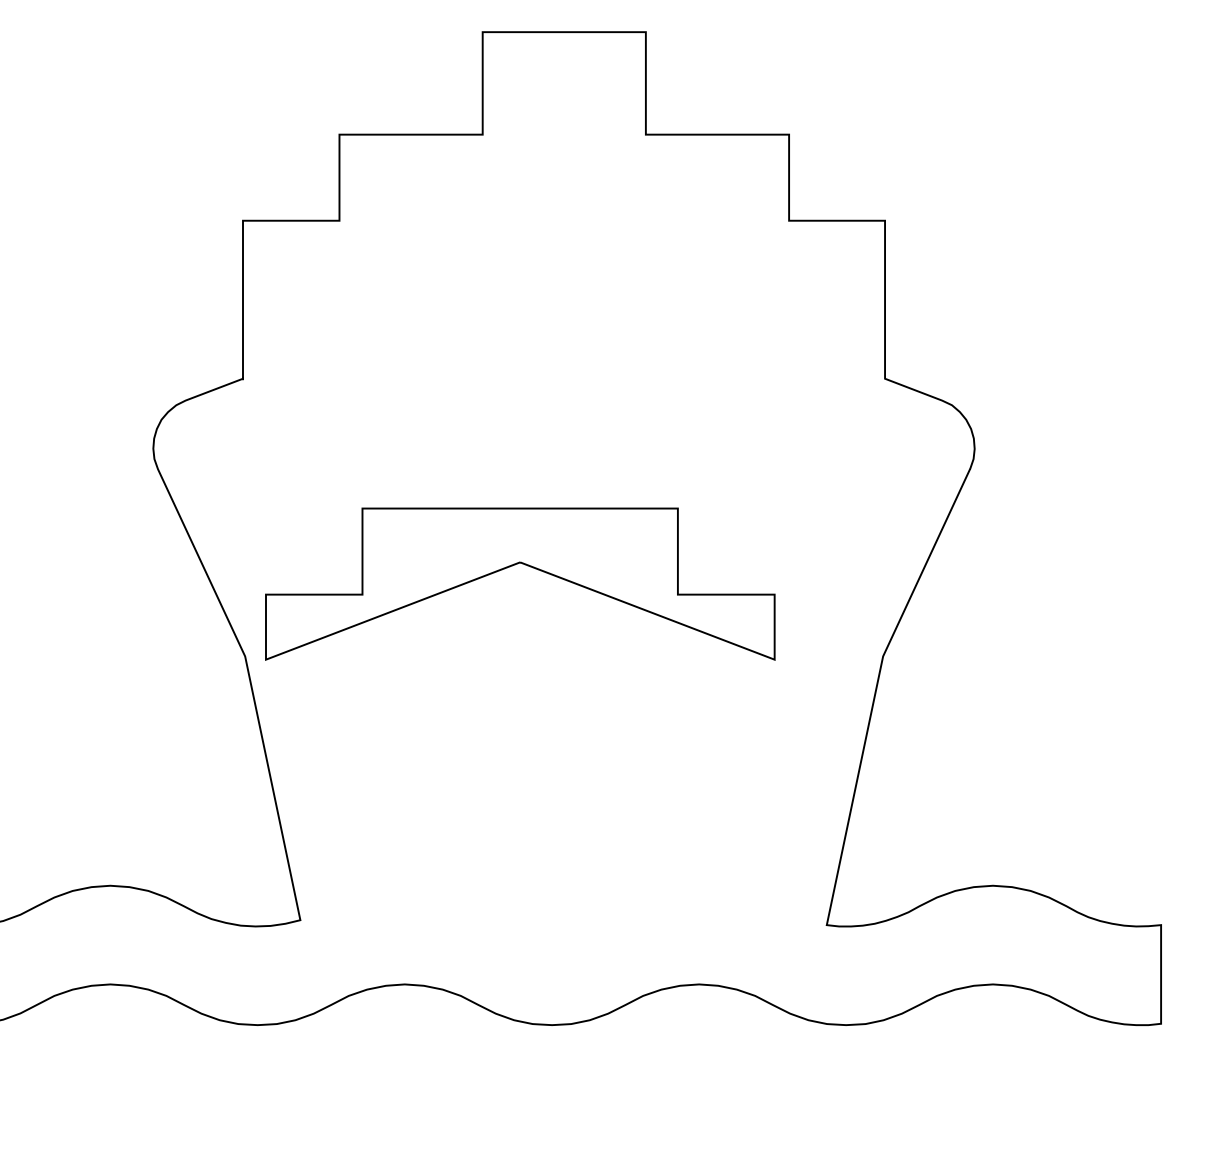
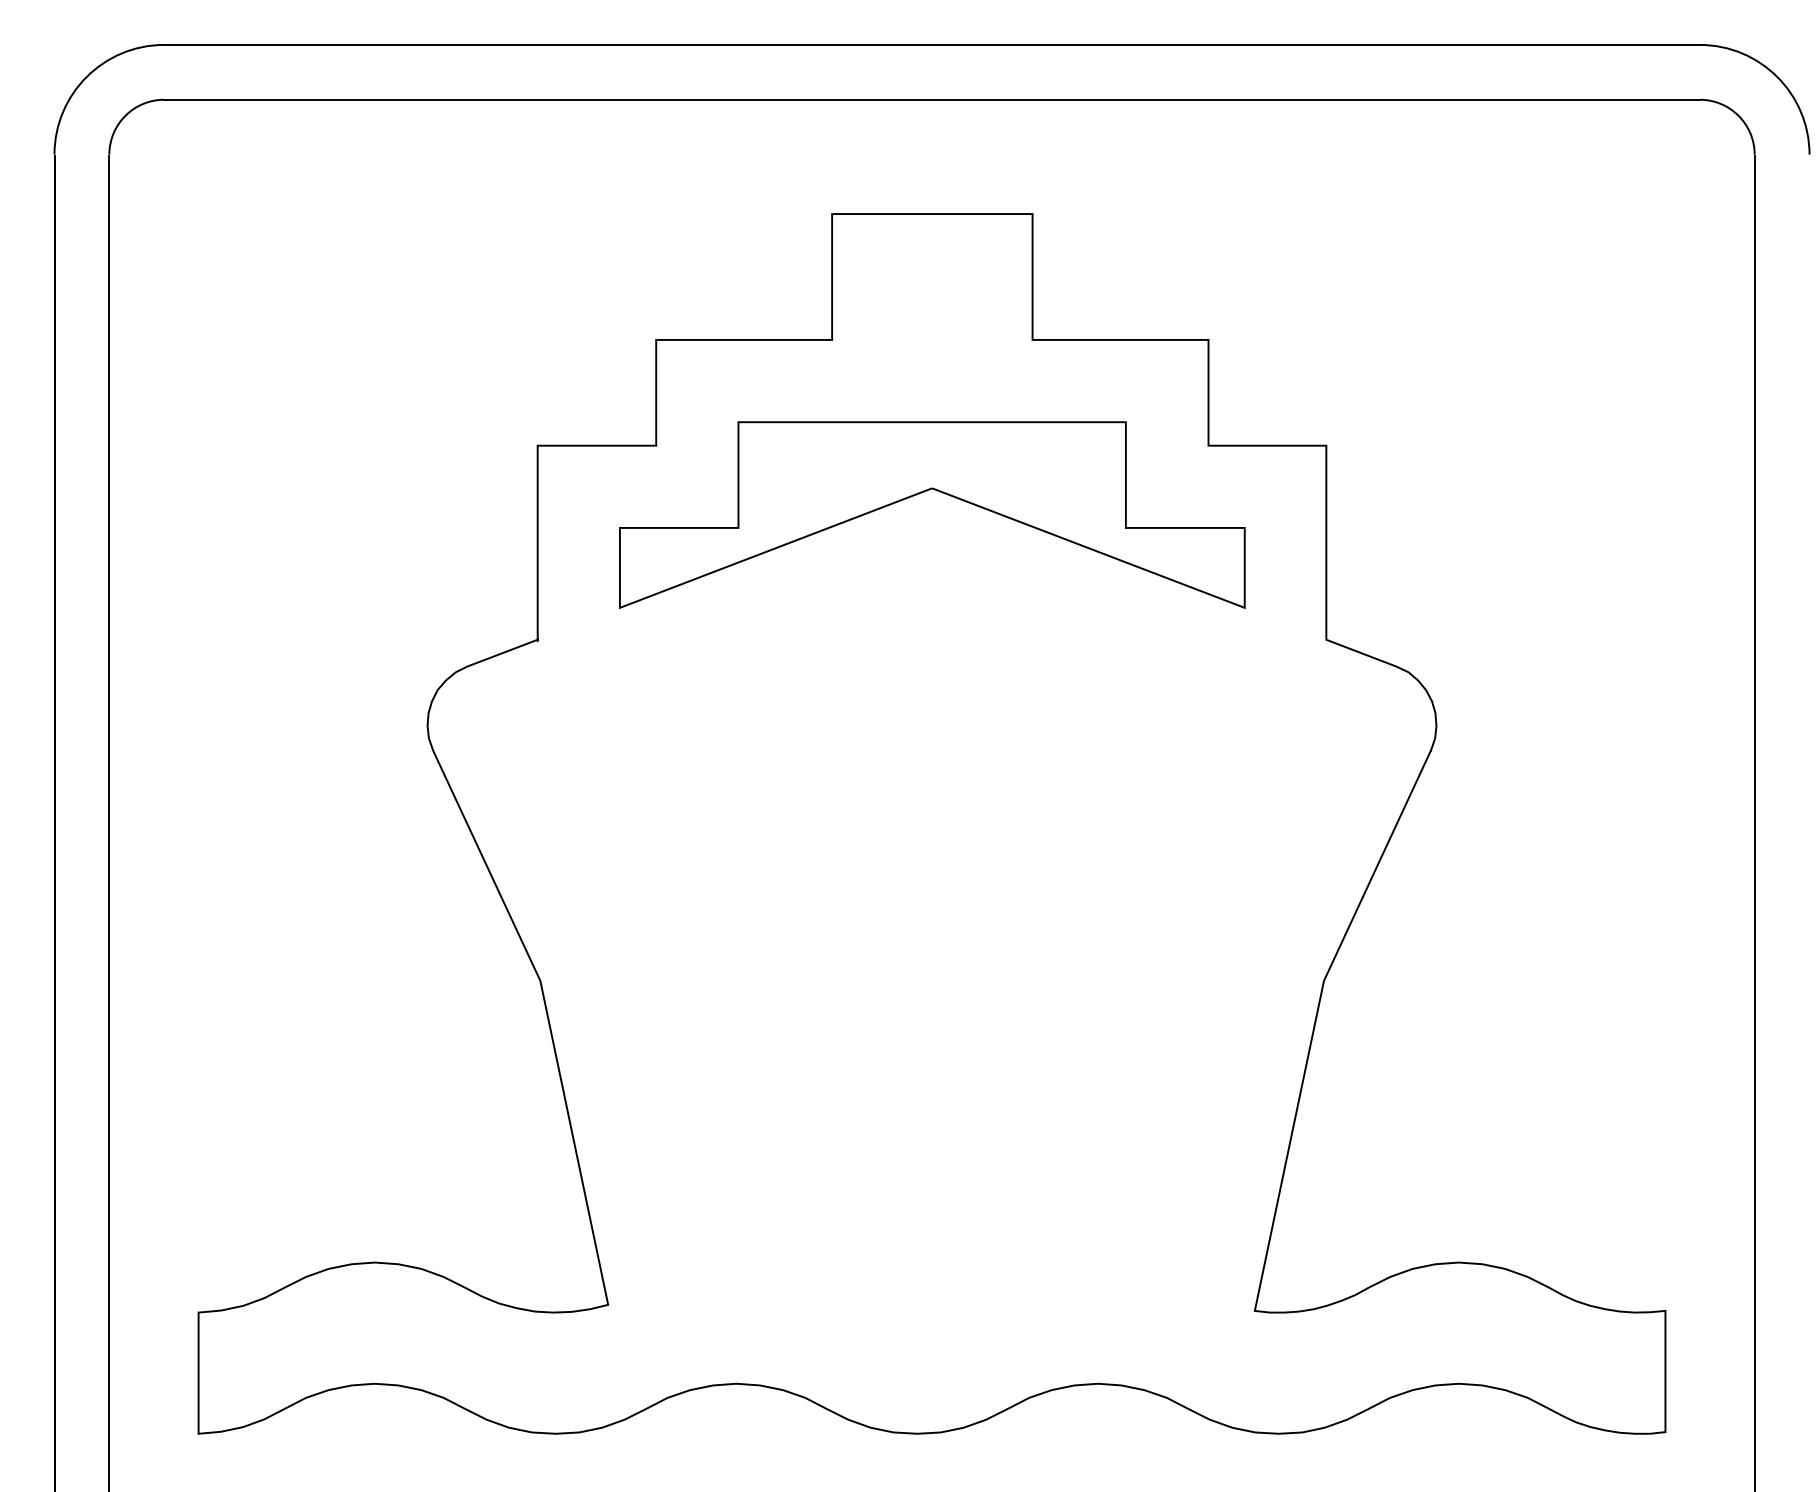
part: (526, 565) -> (939, 492), moved

